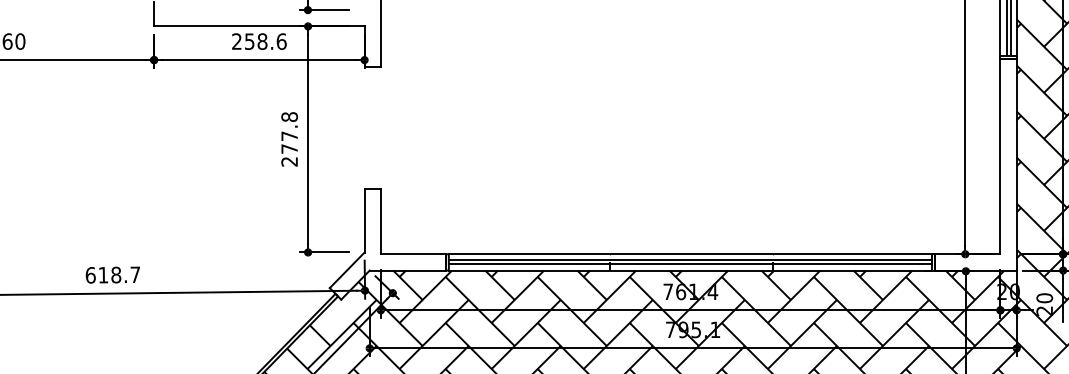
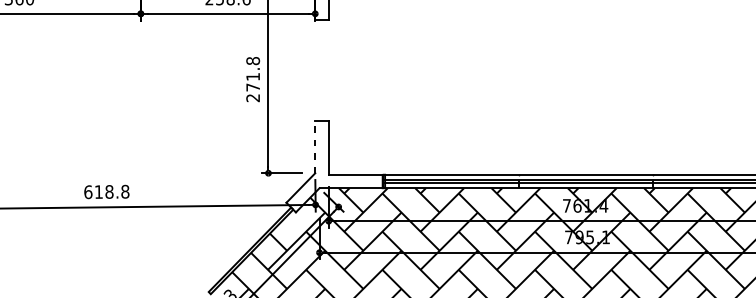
text: (289, 135) -> (253, 76), 277.8 -> 271.8
line: (364, 220) -> (315, 146), solid -> dashed
text: (135, 274) -> (125, 191), 618.7 -> 618.8

